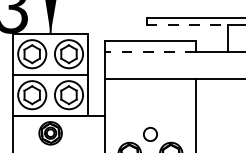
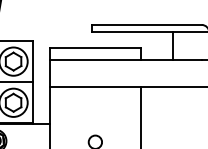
line: (187, 25) -> (132, 32), dashed -> solid
line: (149, 52) -> (94, 59), dashed -> solid

